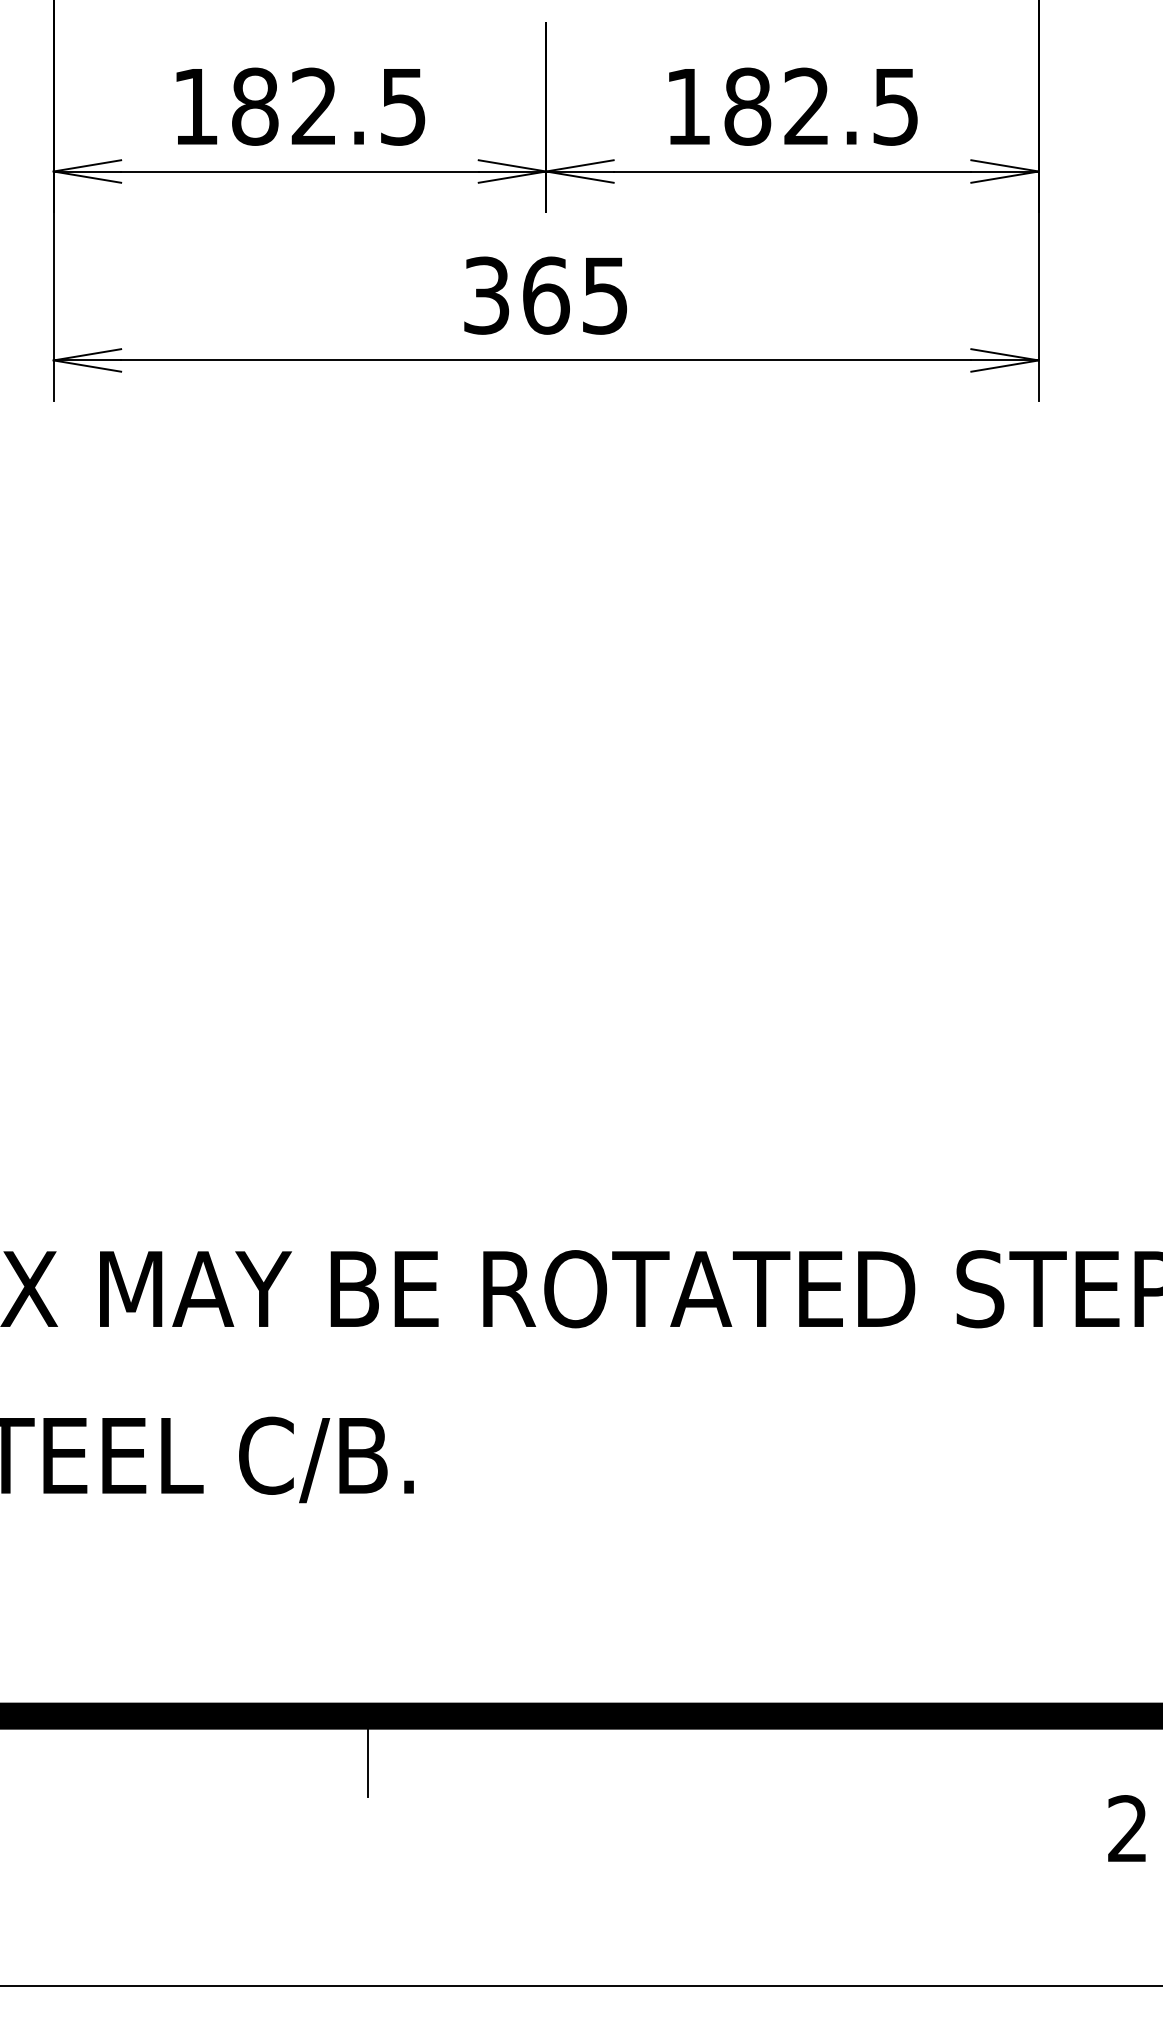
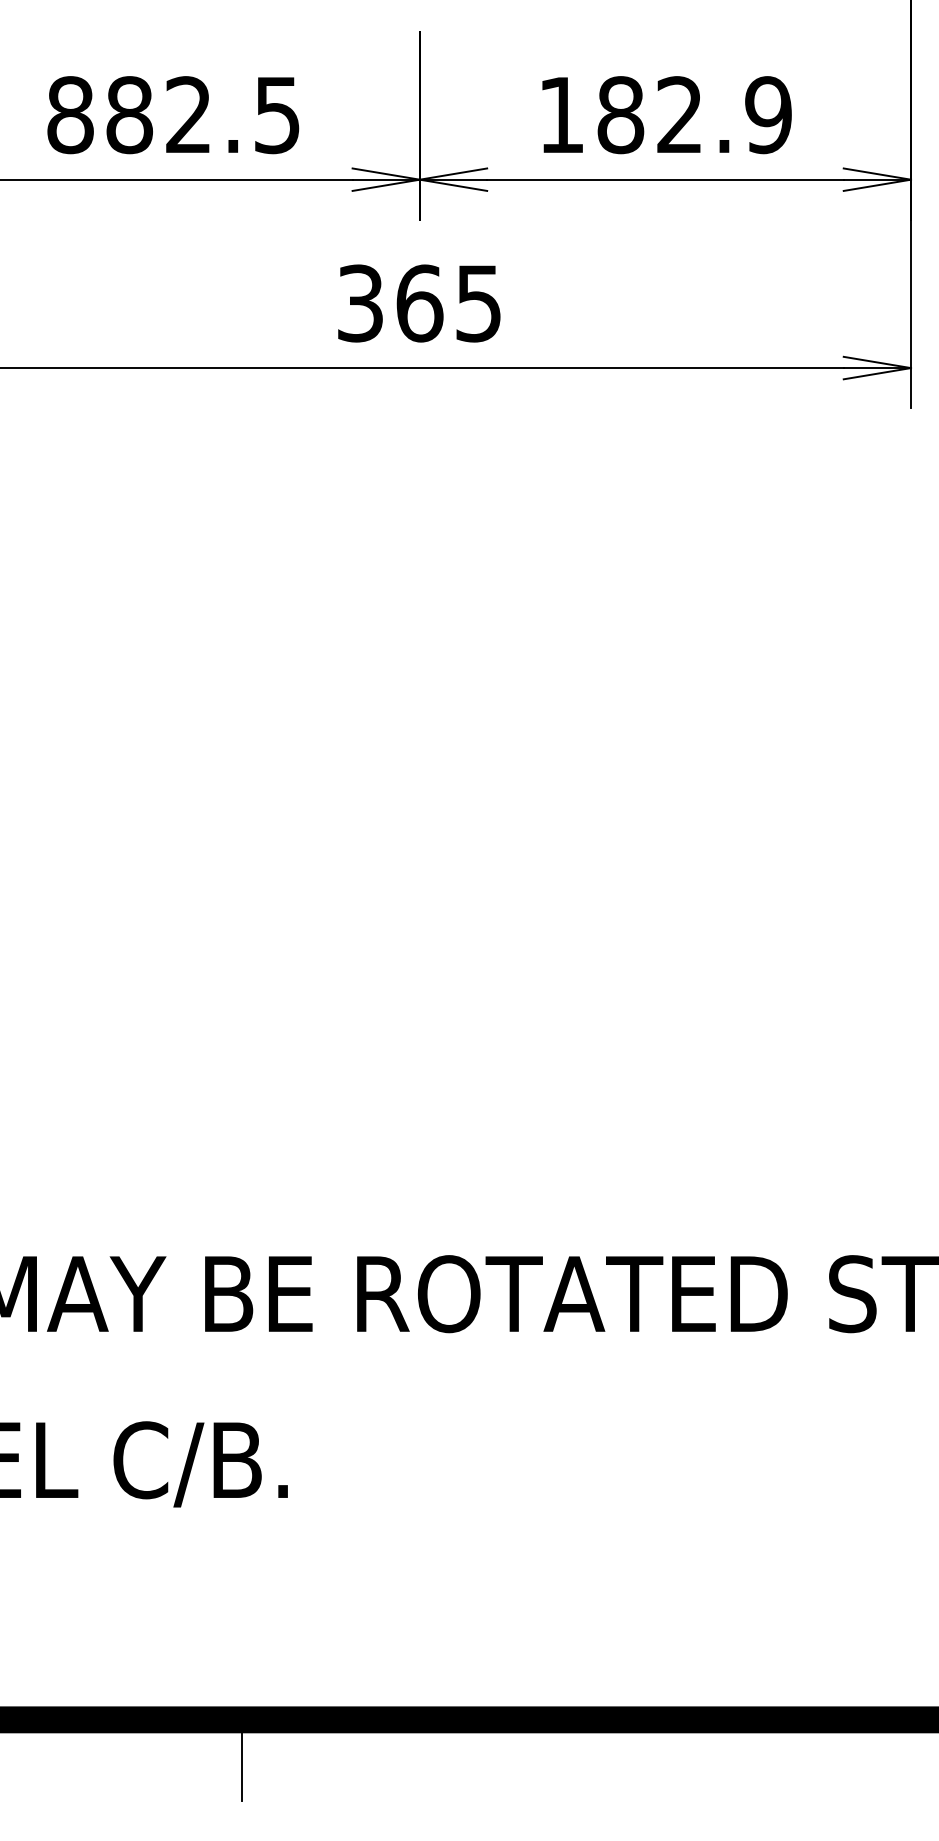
text: (195, 106) -> (70, 114), 182.5 -> 882.5
text: (895, 106) -> (768, 114), 182.5 -> 182.9

